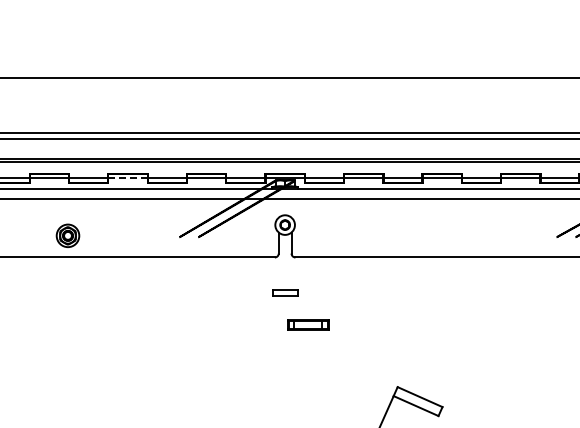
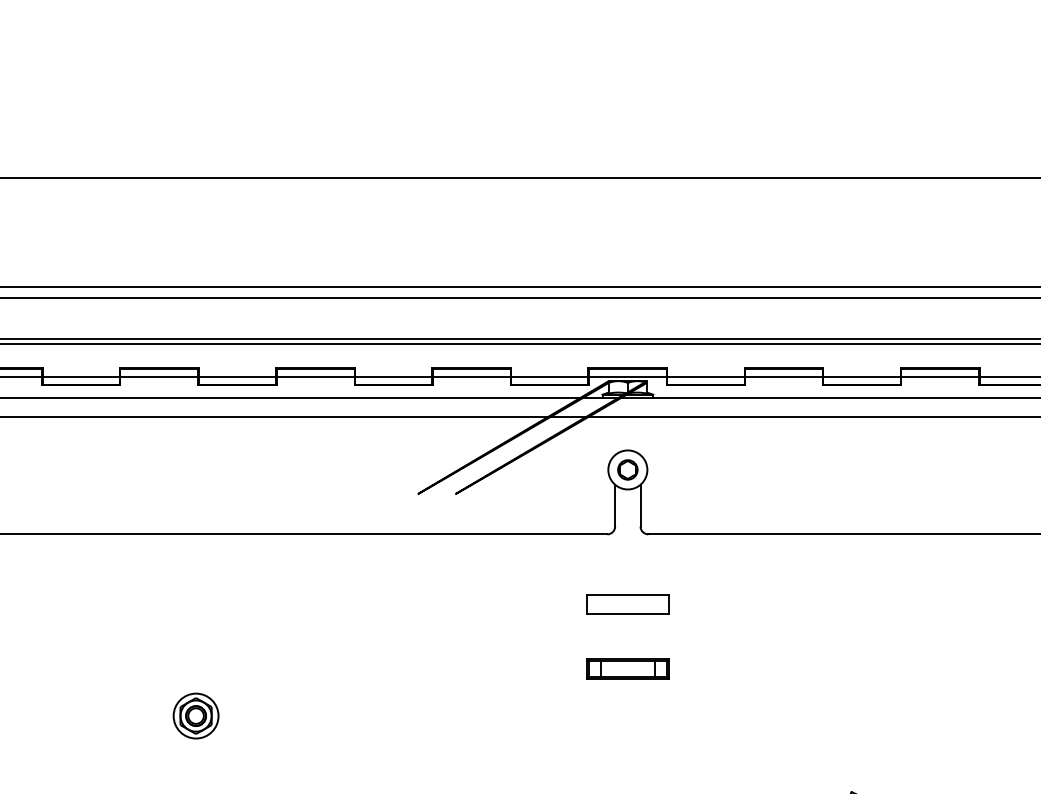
line: (128, 178) -> (316, 377), dashed -> solid
part: (67, 235) -> (195, 715), moved
part: (285, 292) -> (628, 603), size x1.67
part: (308, 324) -> (628, 667), moved

